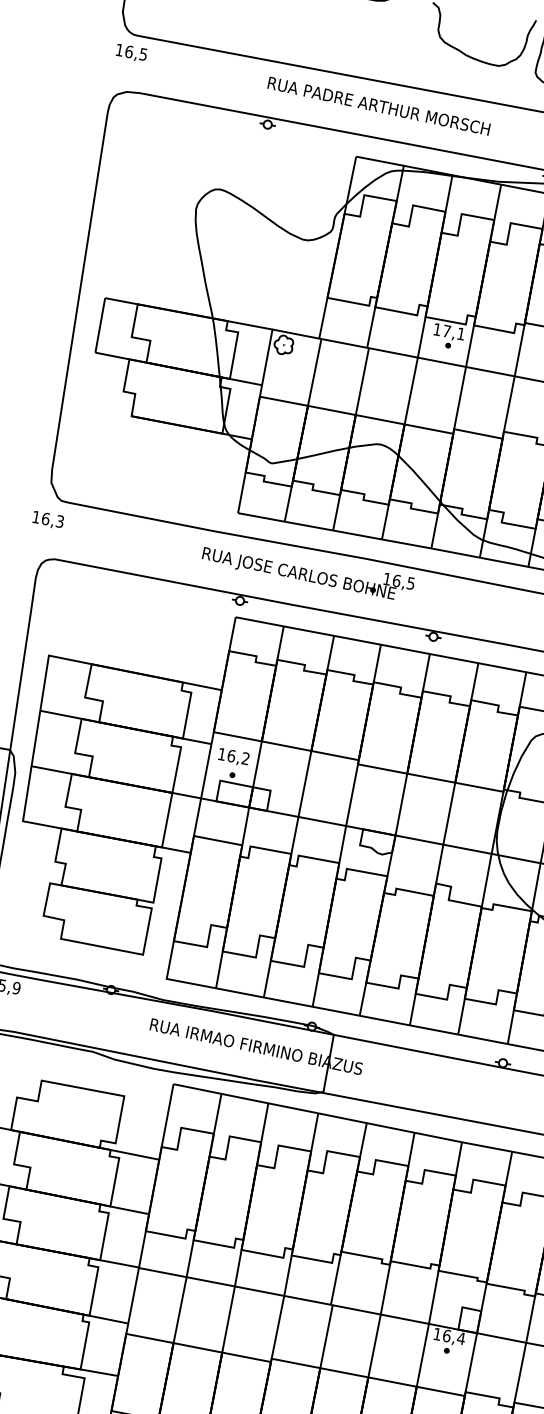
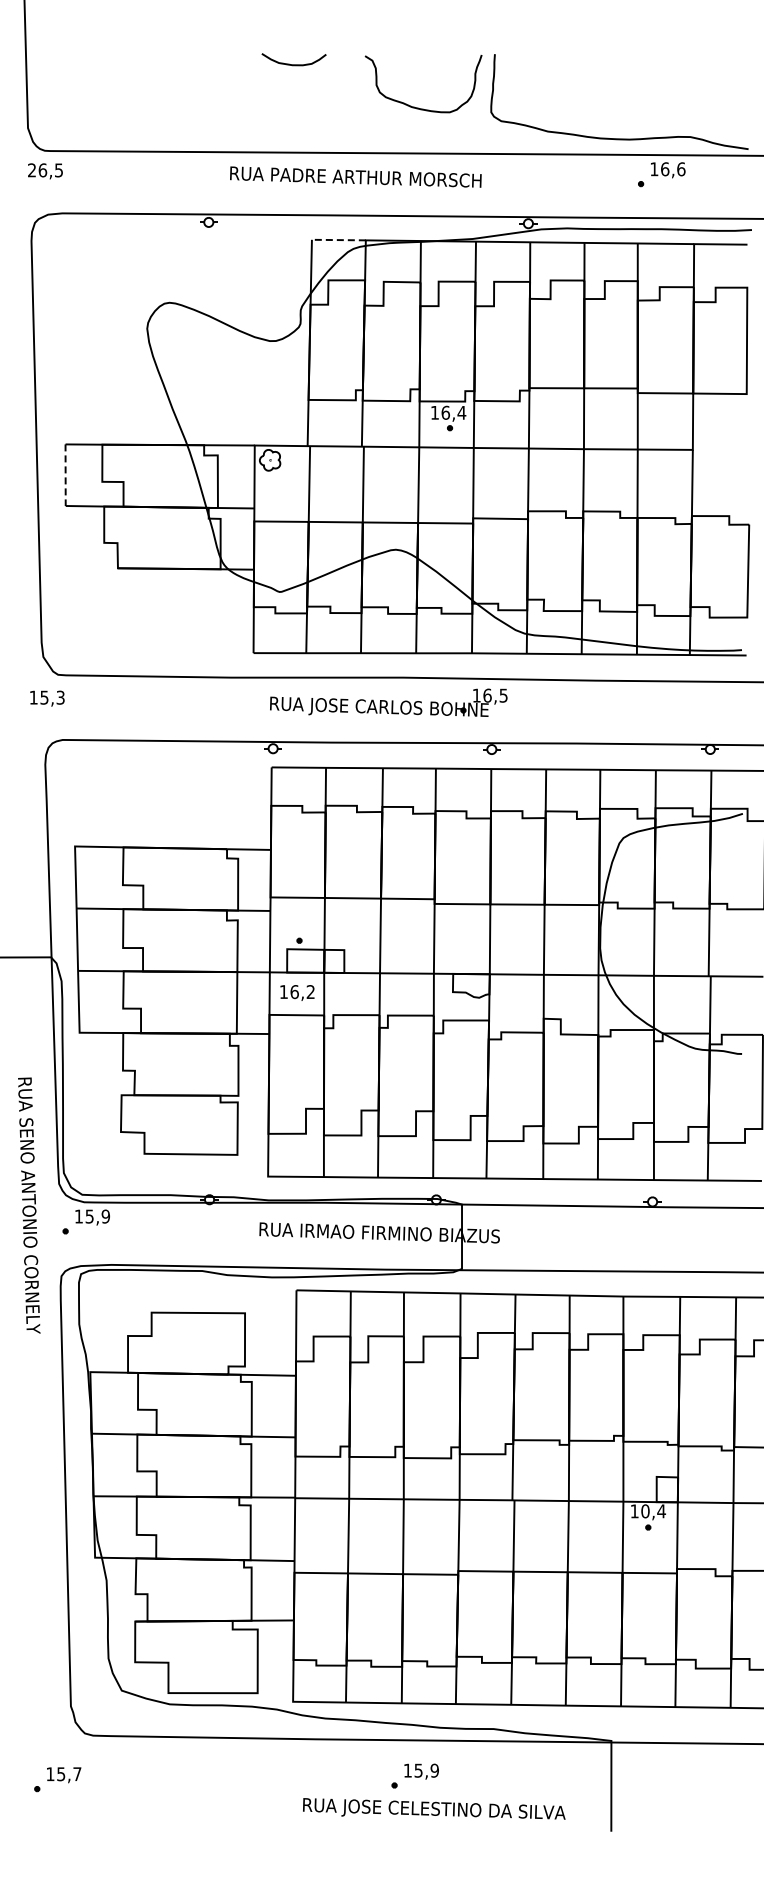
text: (119, 50) -> (31, 170), 16,5 -> 26,5
text: (378, 105) -> (355, 176), moved
line: (379, 161) -> (338, 240), solid -> dashed
line: (100, 325) -> (65, 475), solid -> dashed
text: (453, 332) -> (453, 412), 17,1 -> 16,4
text: (45, 518) -> (44, 697), 16,3 -> 15,3
part: (307, 571) -> (388, 702), moved
text: (233, 756) -> (297, 992), moved
text: (447, 1335) -> (645, 1510), 16,4 -> 10,4

